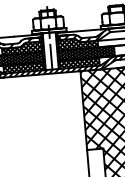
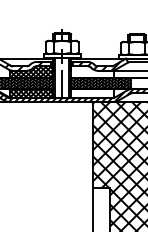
hatch: (77, 43) -> (91, 71), removed
hatch: (78, 62) -> (91, 92), removed

